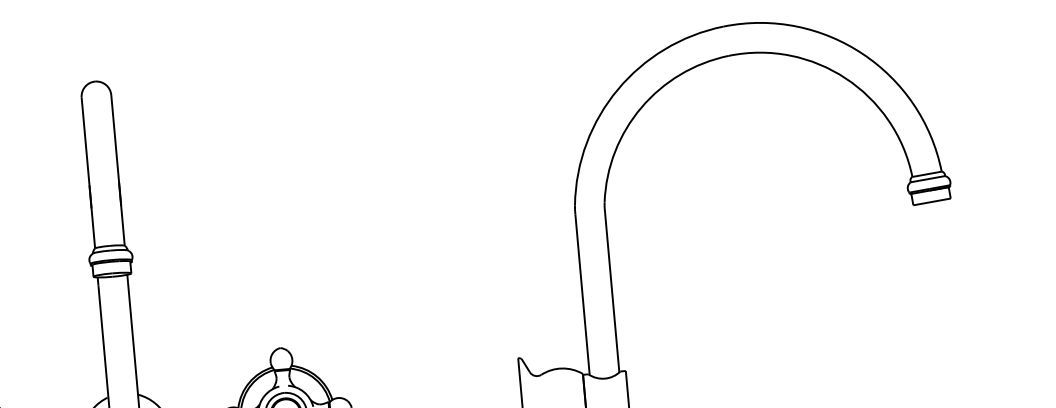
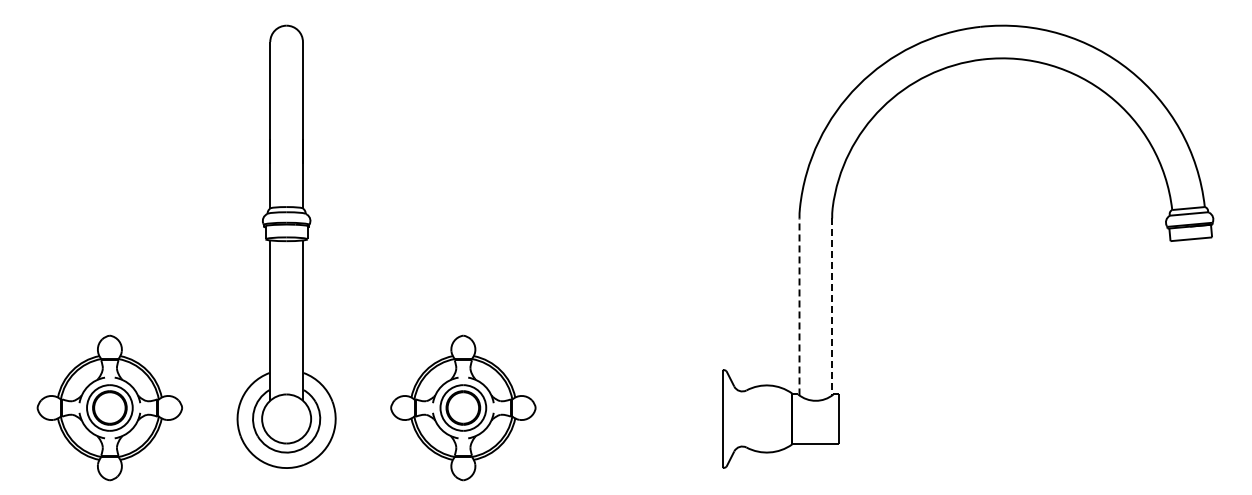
line: (612, 291) -> (832, 306), solid -> dashed
line: (582, 294) -> (799, 306), solid -> dashed

